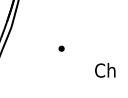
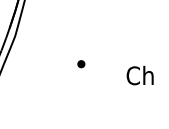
text: (105, 70) -> (140, 75), moved

